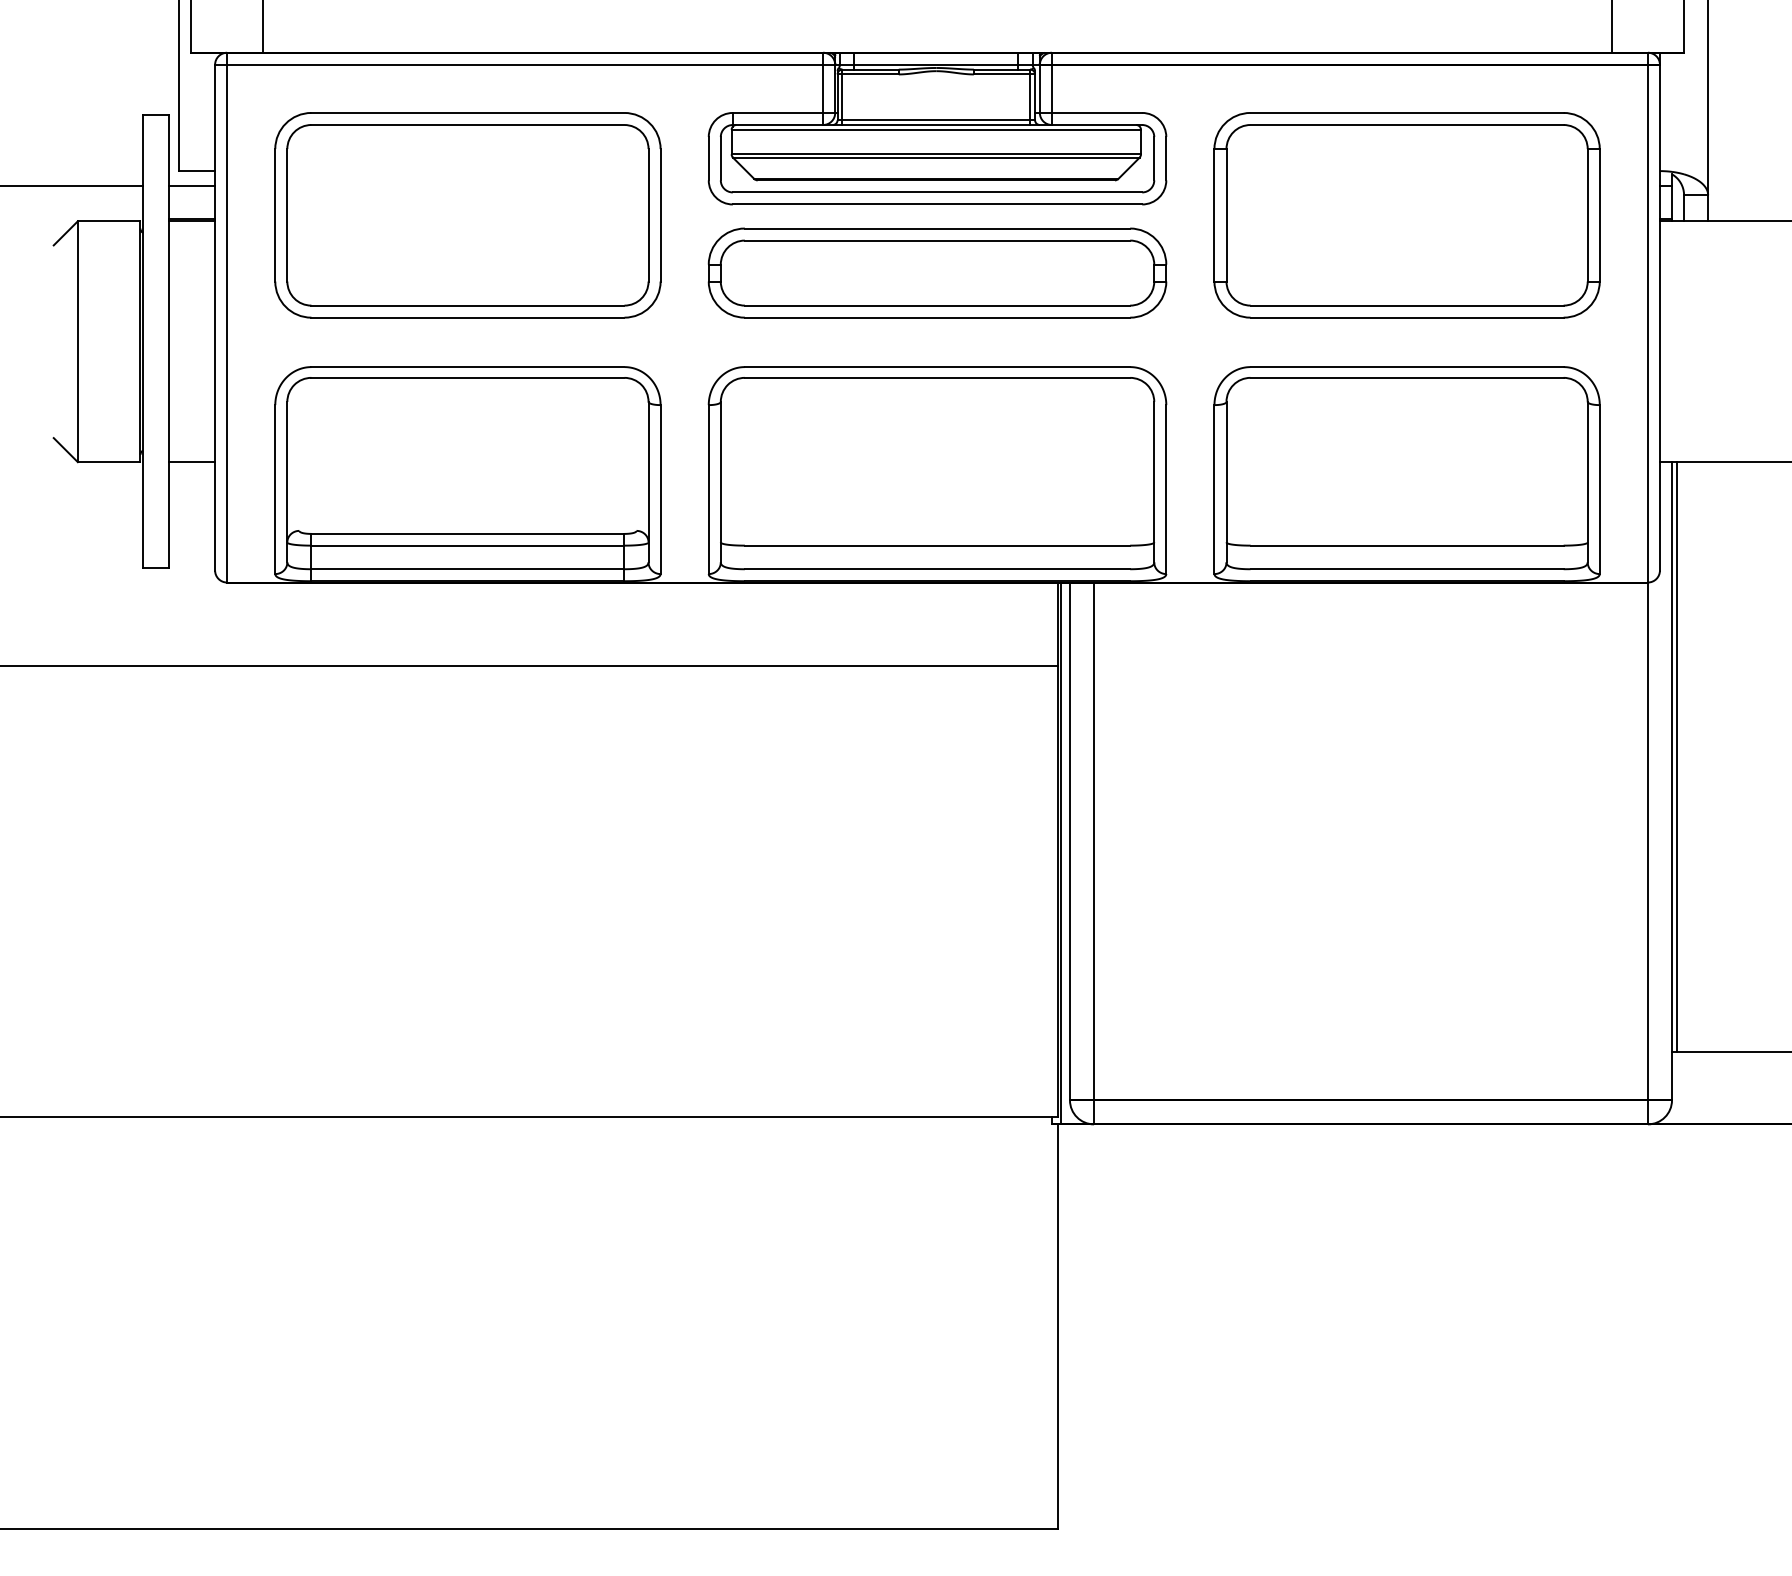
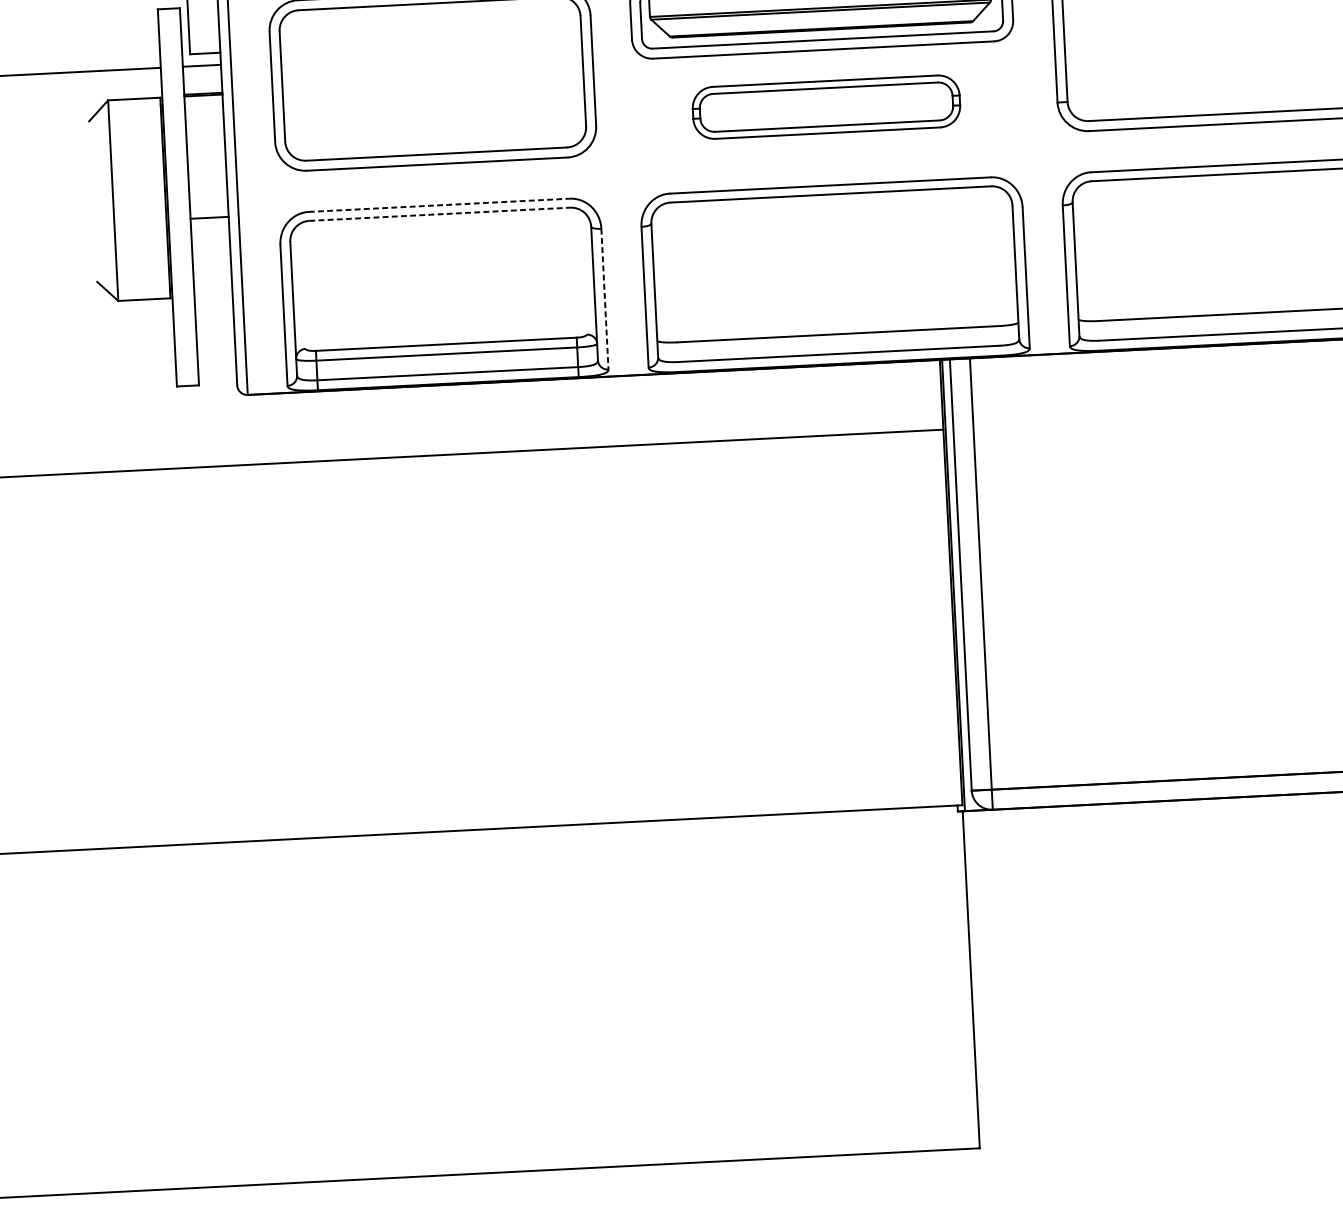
part: (937, 272) -> (826, 106), size x0.7
line: (467, 367) -> (438, 205), solid -> dashed
line: (467, 377) -> (439, 214), solid -> dashed
line: (192, 462) -> (209, 218), moved
line: (660, 490) -> (604, 299), solid -> dashed

